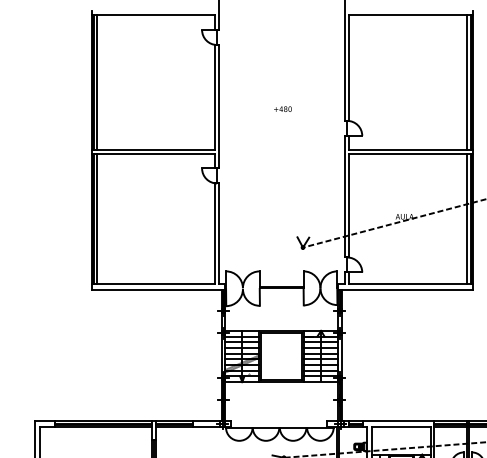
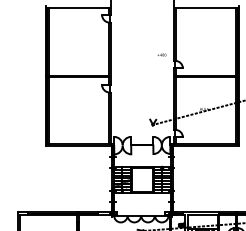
text: (282, 108) -> (161, 54), moved

